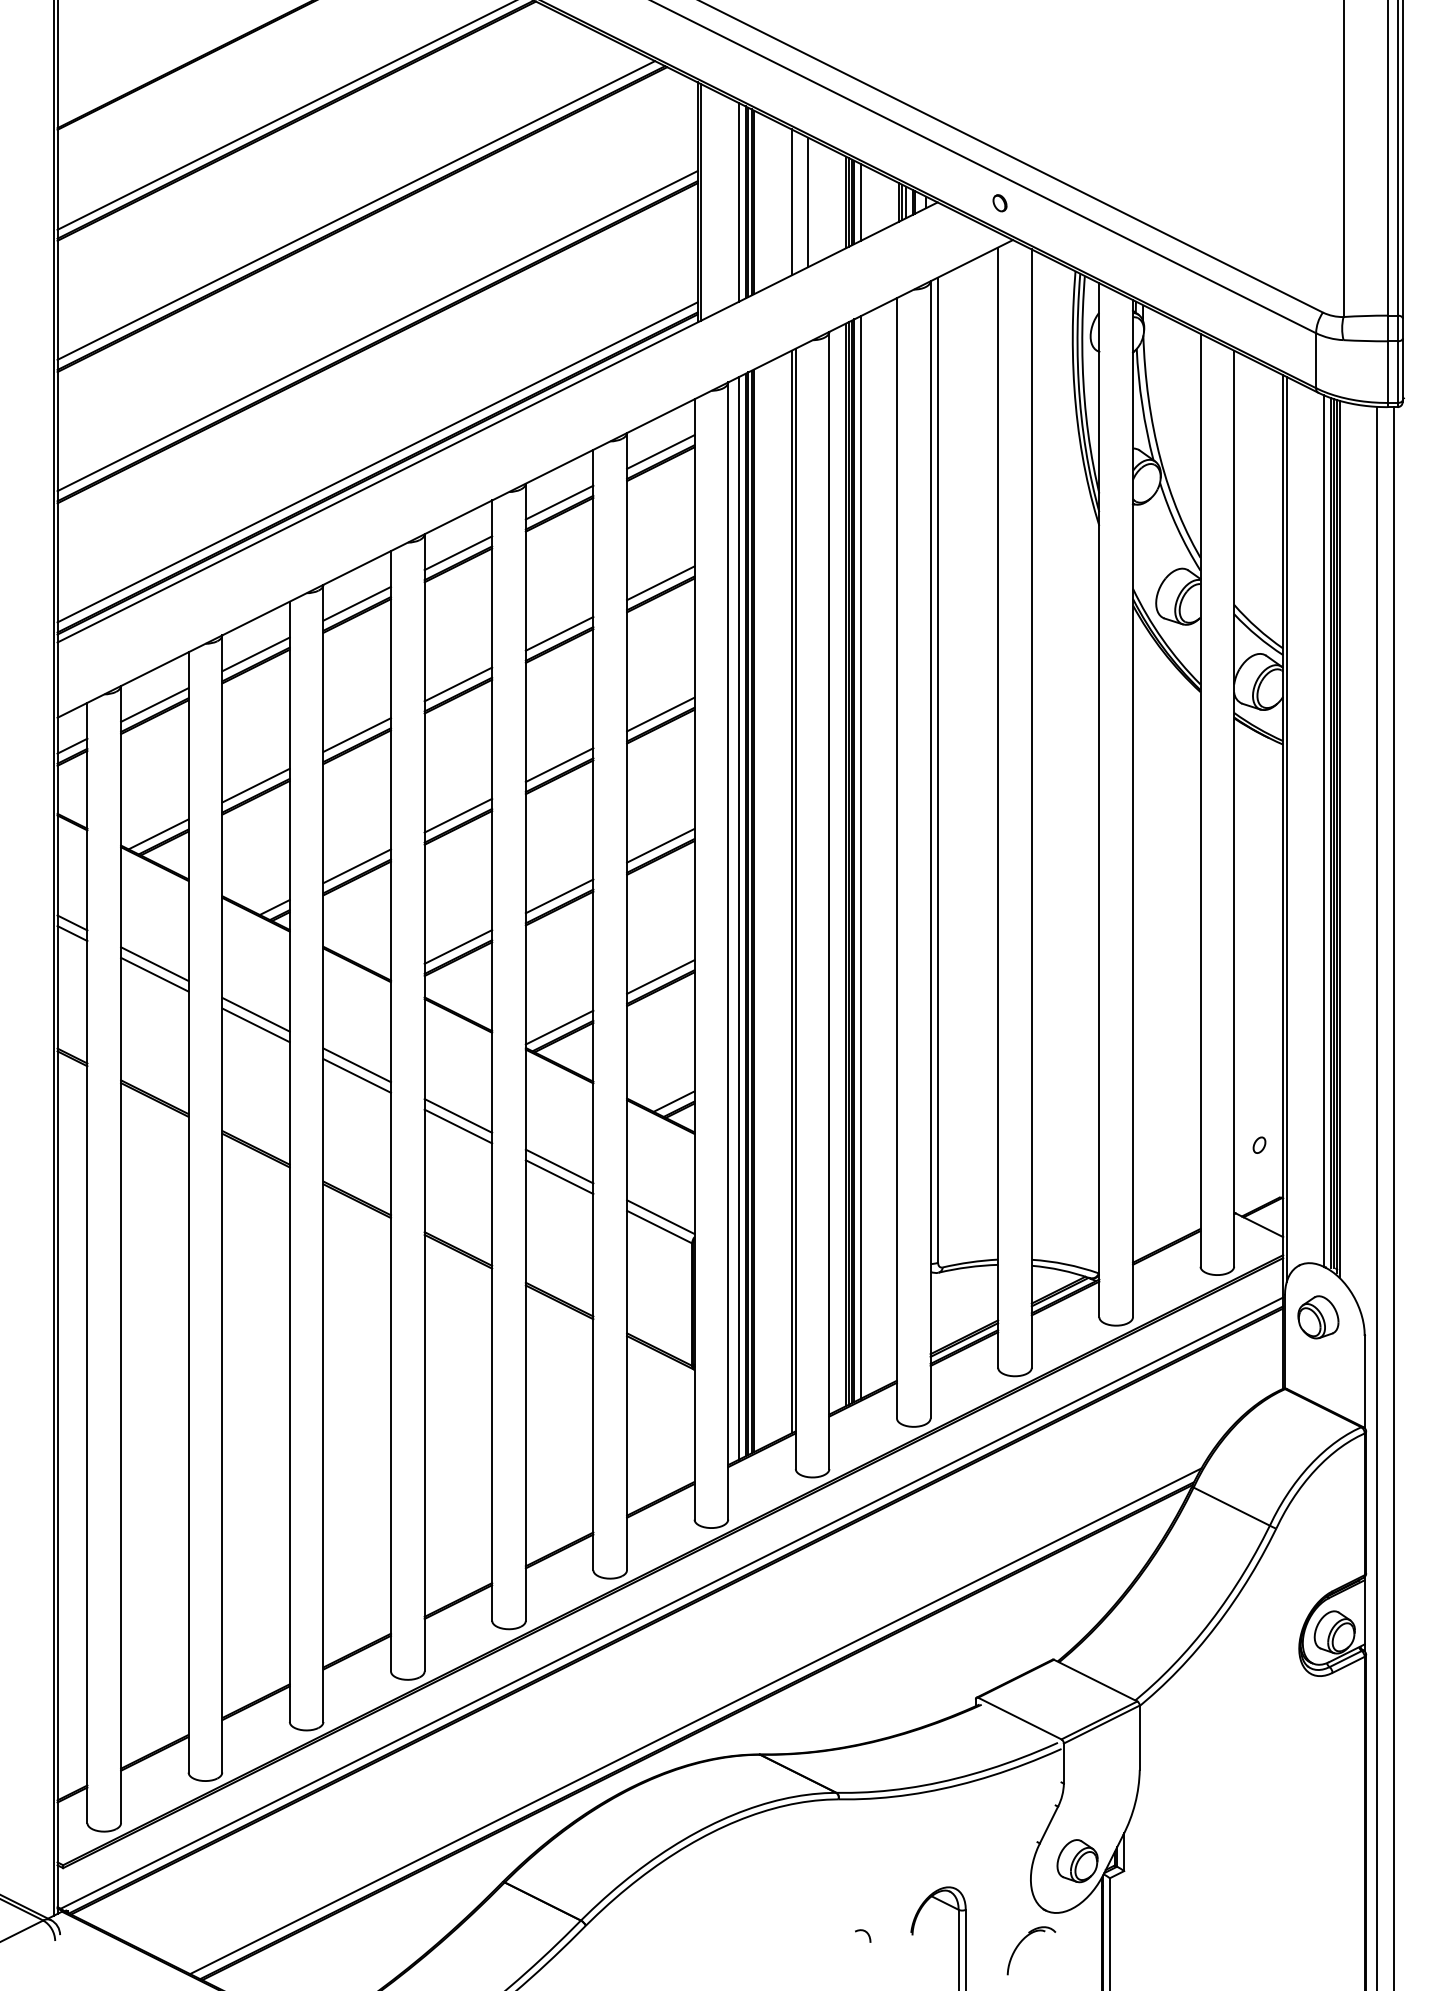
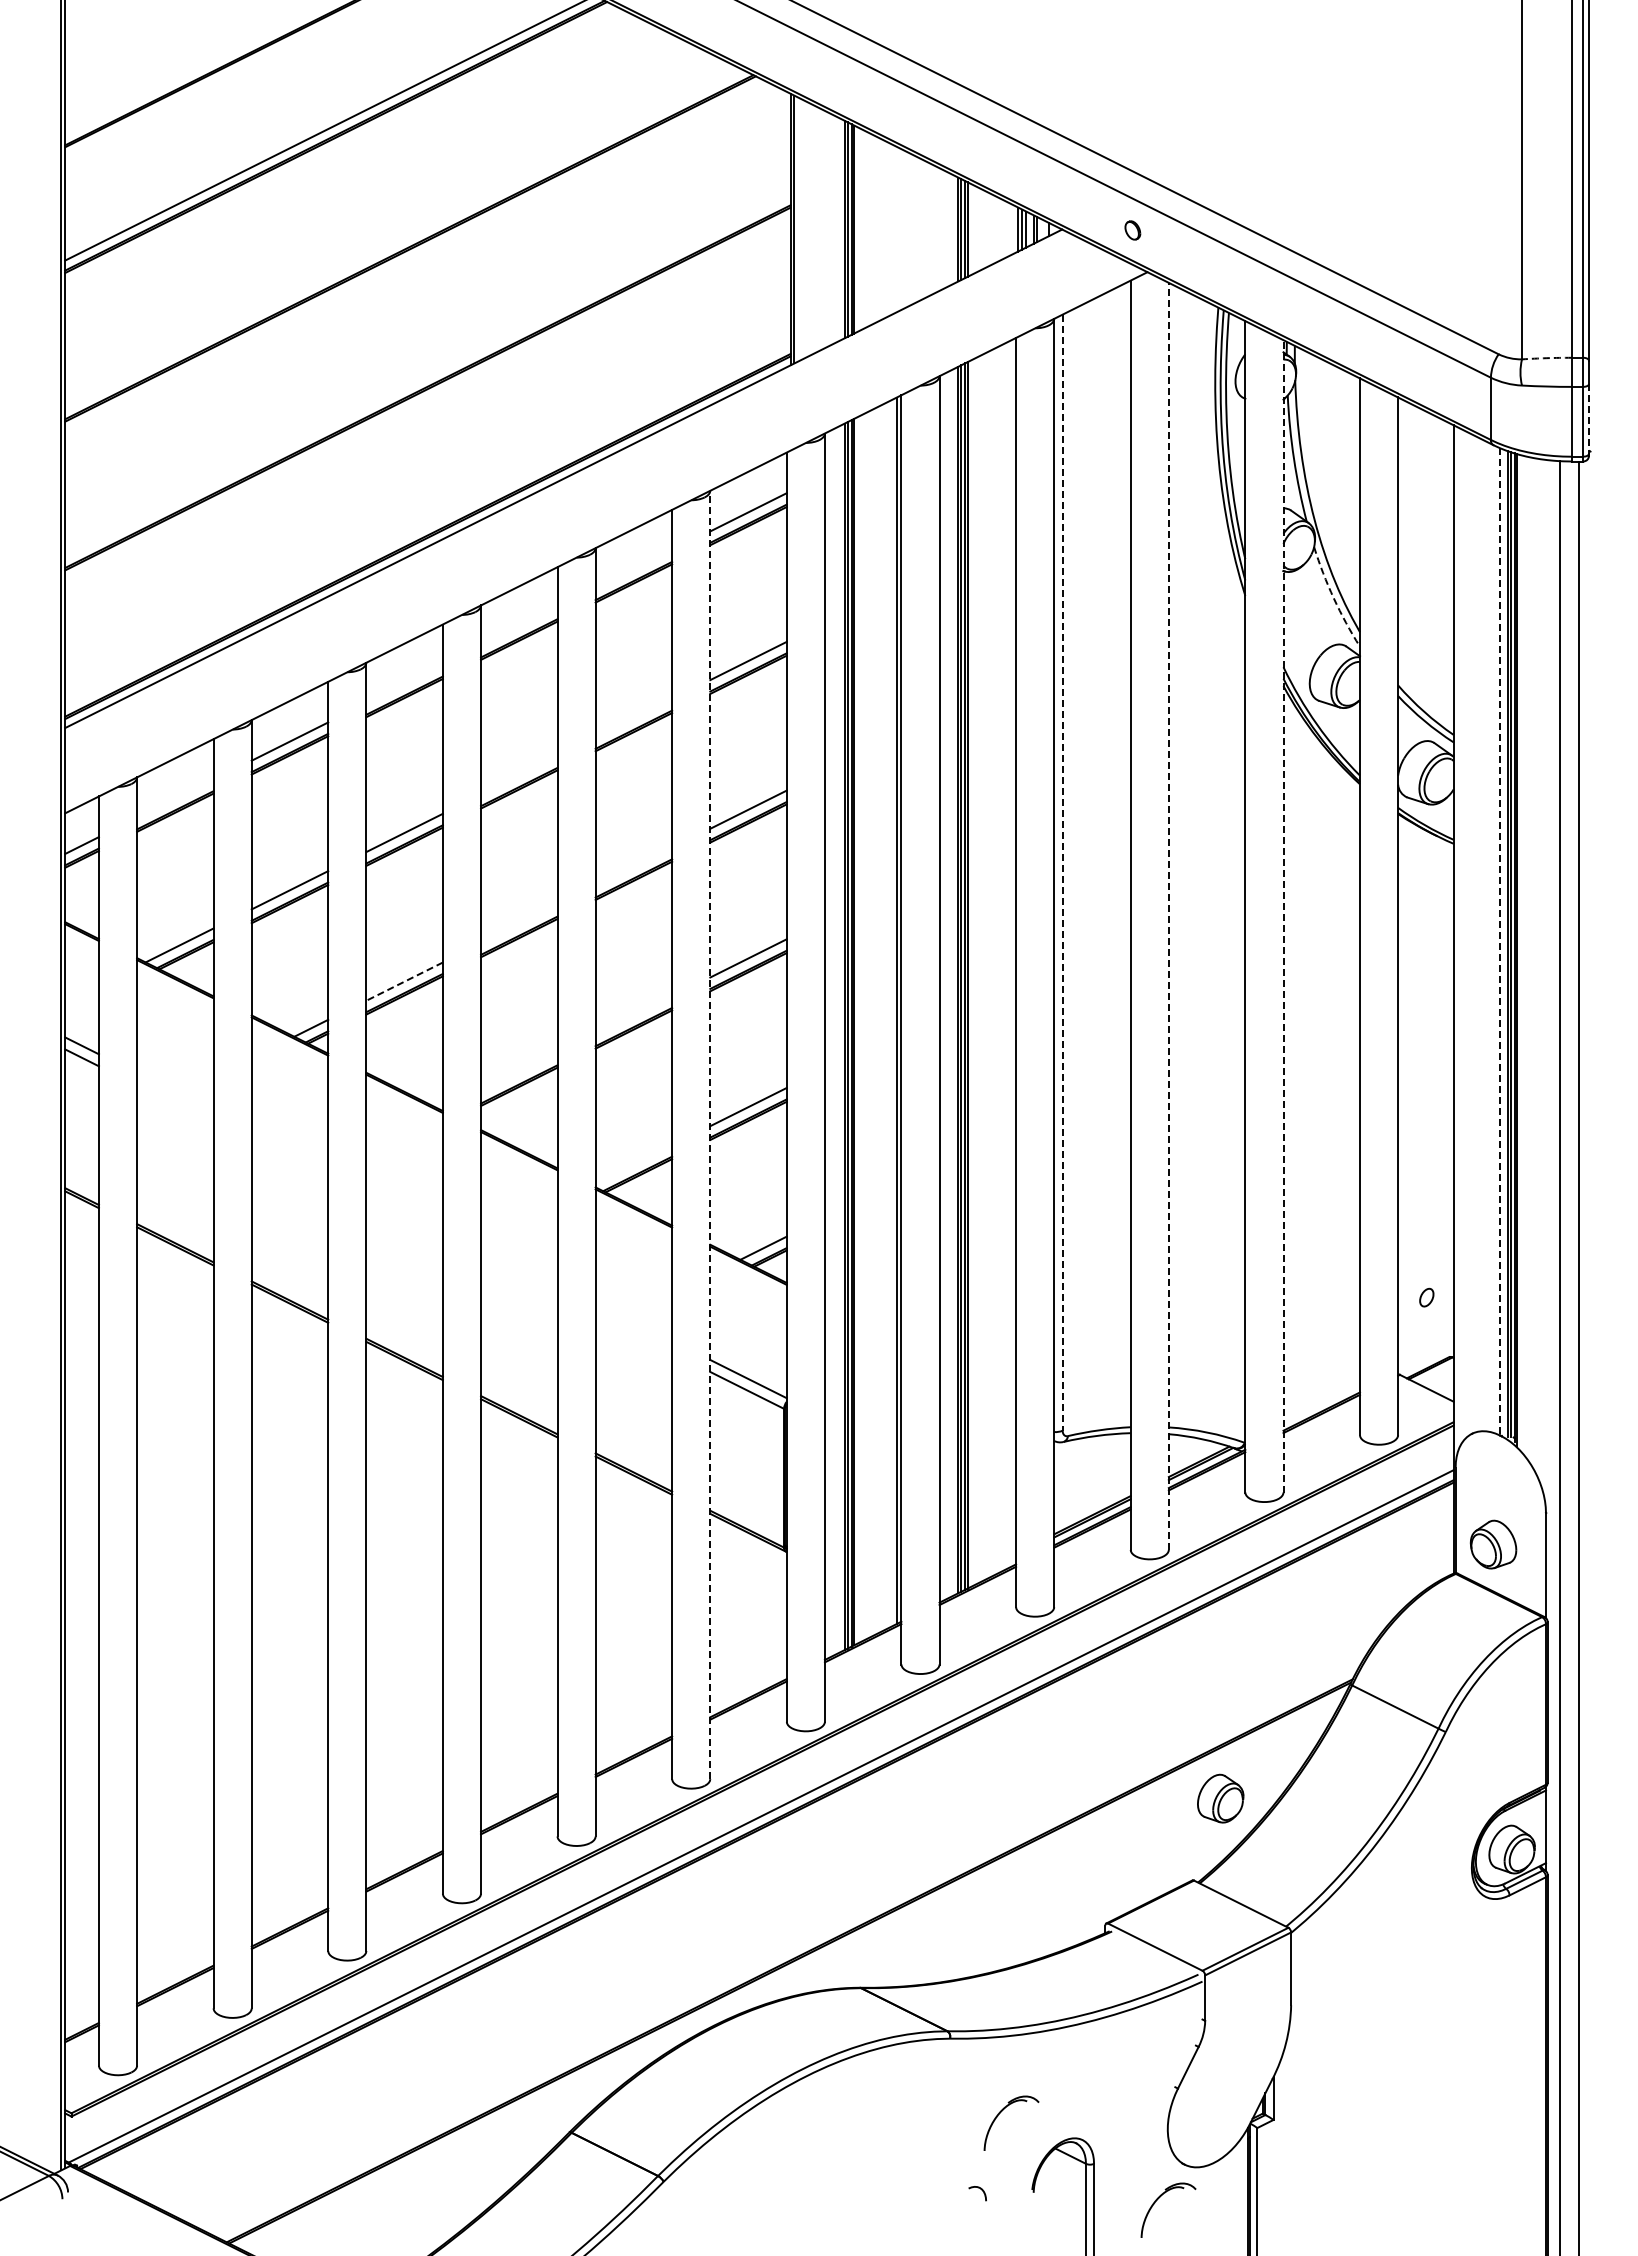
line: (739, 202) -> (837, 229), removed
line: (791, 202) -> (896, 229), removed
line: (808, 202) -> (915, 229), removed
line: (861, 202) -> (975, 229), removed
line: (356, 210) -> (403, 238), removed
arc: (1365, 316) -> (1546, 358), solid -> dashed
line: (377, 330) -> (427, 374), removed
line: (1403, 369) -> (1589, 418), solid -> dashed
line: (377, 461) -> (427, 523), removed
line: (559, 502) -> (633, 569), removed
arc: (1177, 528) -> (1333, 598), solid -> dashed
line: (458, 552) -> (519, 626), removed
line: (357, 604) -> (404, 684), removed
line: (559, 634) -> (633, 718), removed
line: (458, 684) -> (519, 775), removed
line: (154, 704) -> (175, 798), removed
line: (559, 764) -> (633, 866), removed
line: (937, 770) -> (1062, 873), solid -> dashed
line: (1133, 807) -> (1283, 915), solid -> dashed
line: (1031, 808) -> (1168, 916), solid -> dashed
line: (458, 815) -> (519, 924), removed
line: (1286, 829) -> (1457, 939), removed
line: (1324, 830) -> (1500, 941), solid -> dashed
line: (861, 857) -> (975, 971), removed
line: (357, 866) -> (404, 981), solid -> dashed
line: (559, 896) -> (633, 1015), removed
line: (739, 918) -> (837, 1040), removed
line: (458, 946) -> (519, 1072), removed
line: (154, 964) -> (175, 1092), removed
line: (154, 974) -> (175, 1104), removed
line: (627, 1001) -> (710, 1134), solid -> dashed
line: (255, 1014) -> (289, 1149), removed
line: (255, 1025) -> (289, 1161), removed
line: (559, 1027) -> (633, 1164), removed
line: (357, 1065) -> (404, 1207), removed
line: (357, 1076) -> (404, 1219), removed
line: (458, 1115) -> (519, 1264), removed
line: (458, 1126) -> (519, 1276), removed
line: (559, 1166) -> (633, 1321), removed
line: (559, 1176) -> (633, 1333), removed
part: (1318, 1317) -> (1493, 1544), moved
line: (696, 1720) -> (788, 1949), removed
part: (1077, 1860) -> (1220, 1798), moved
part: (884, 1864) -> (1001, 2112), added

